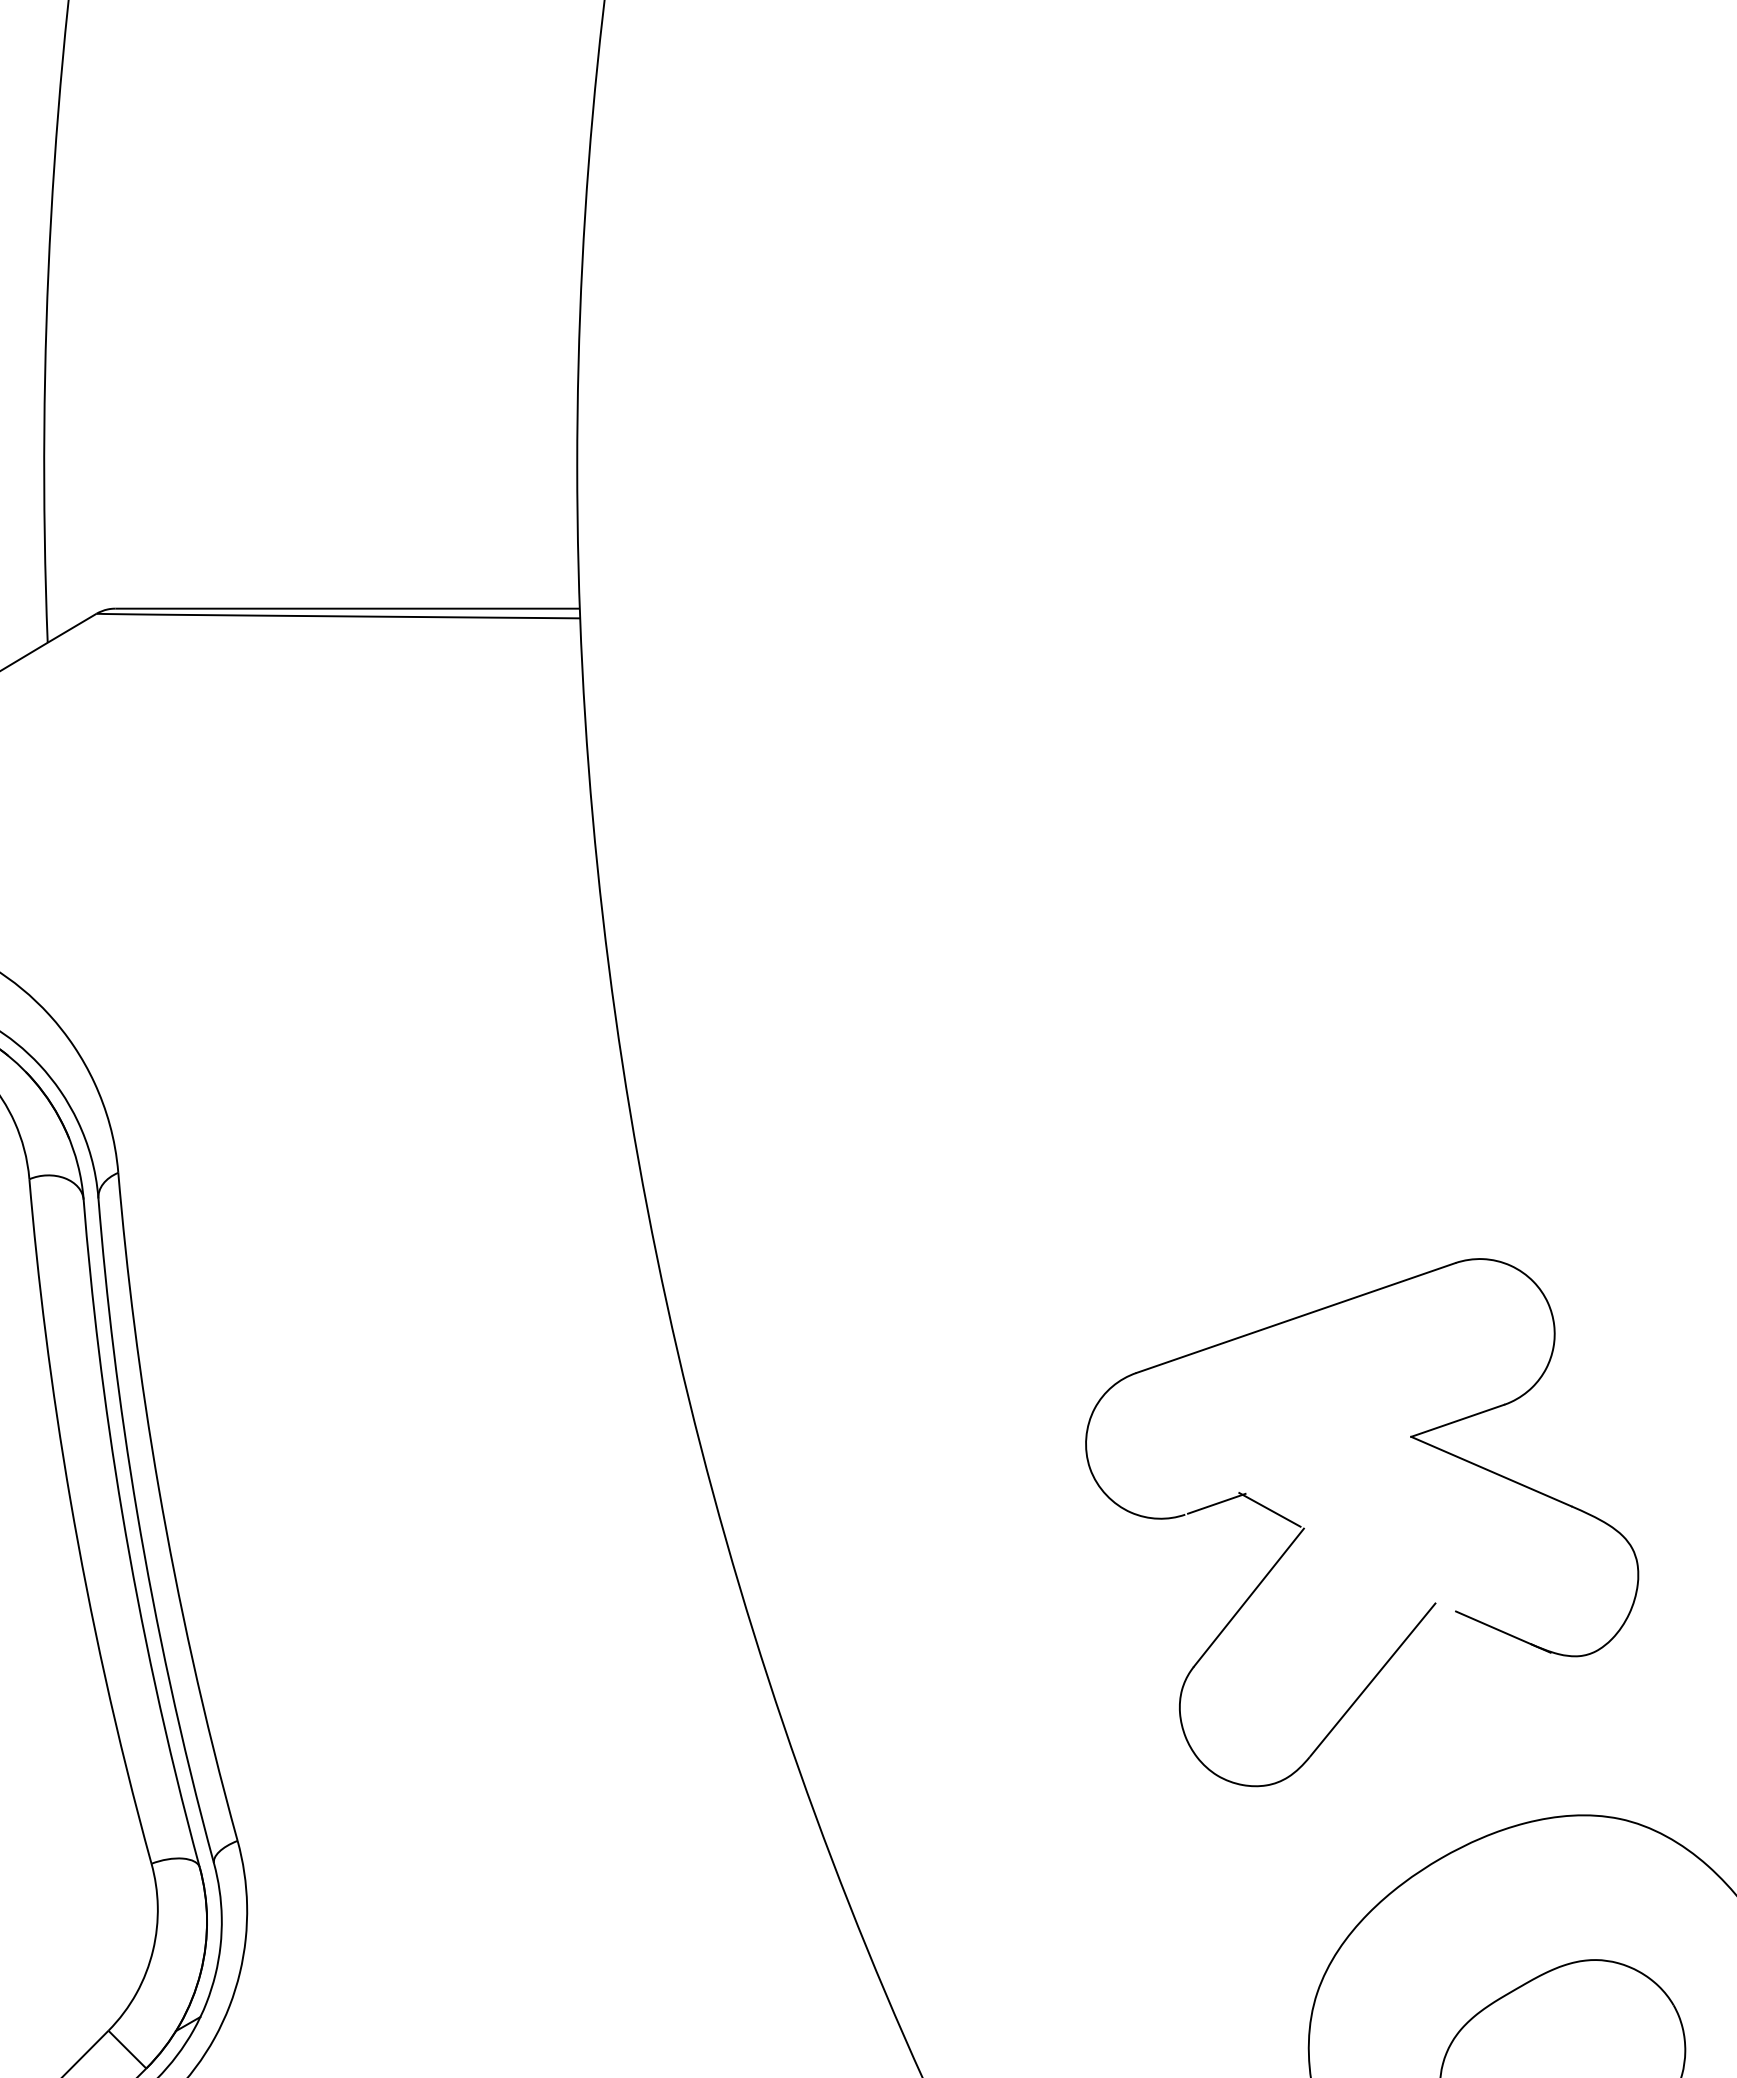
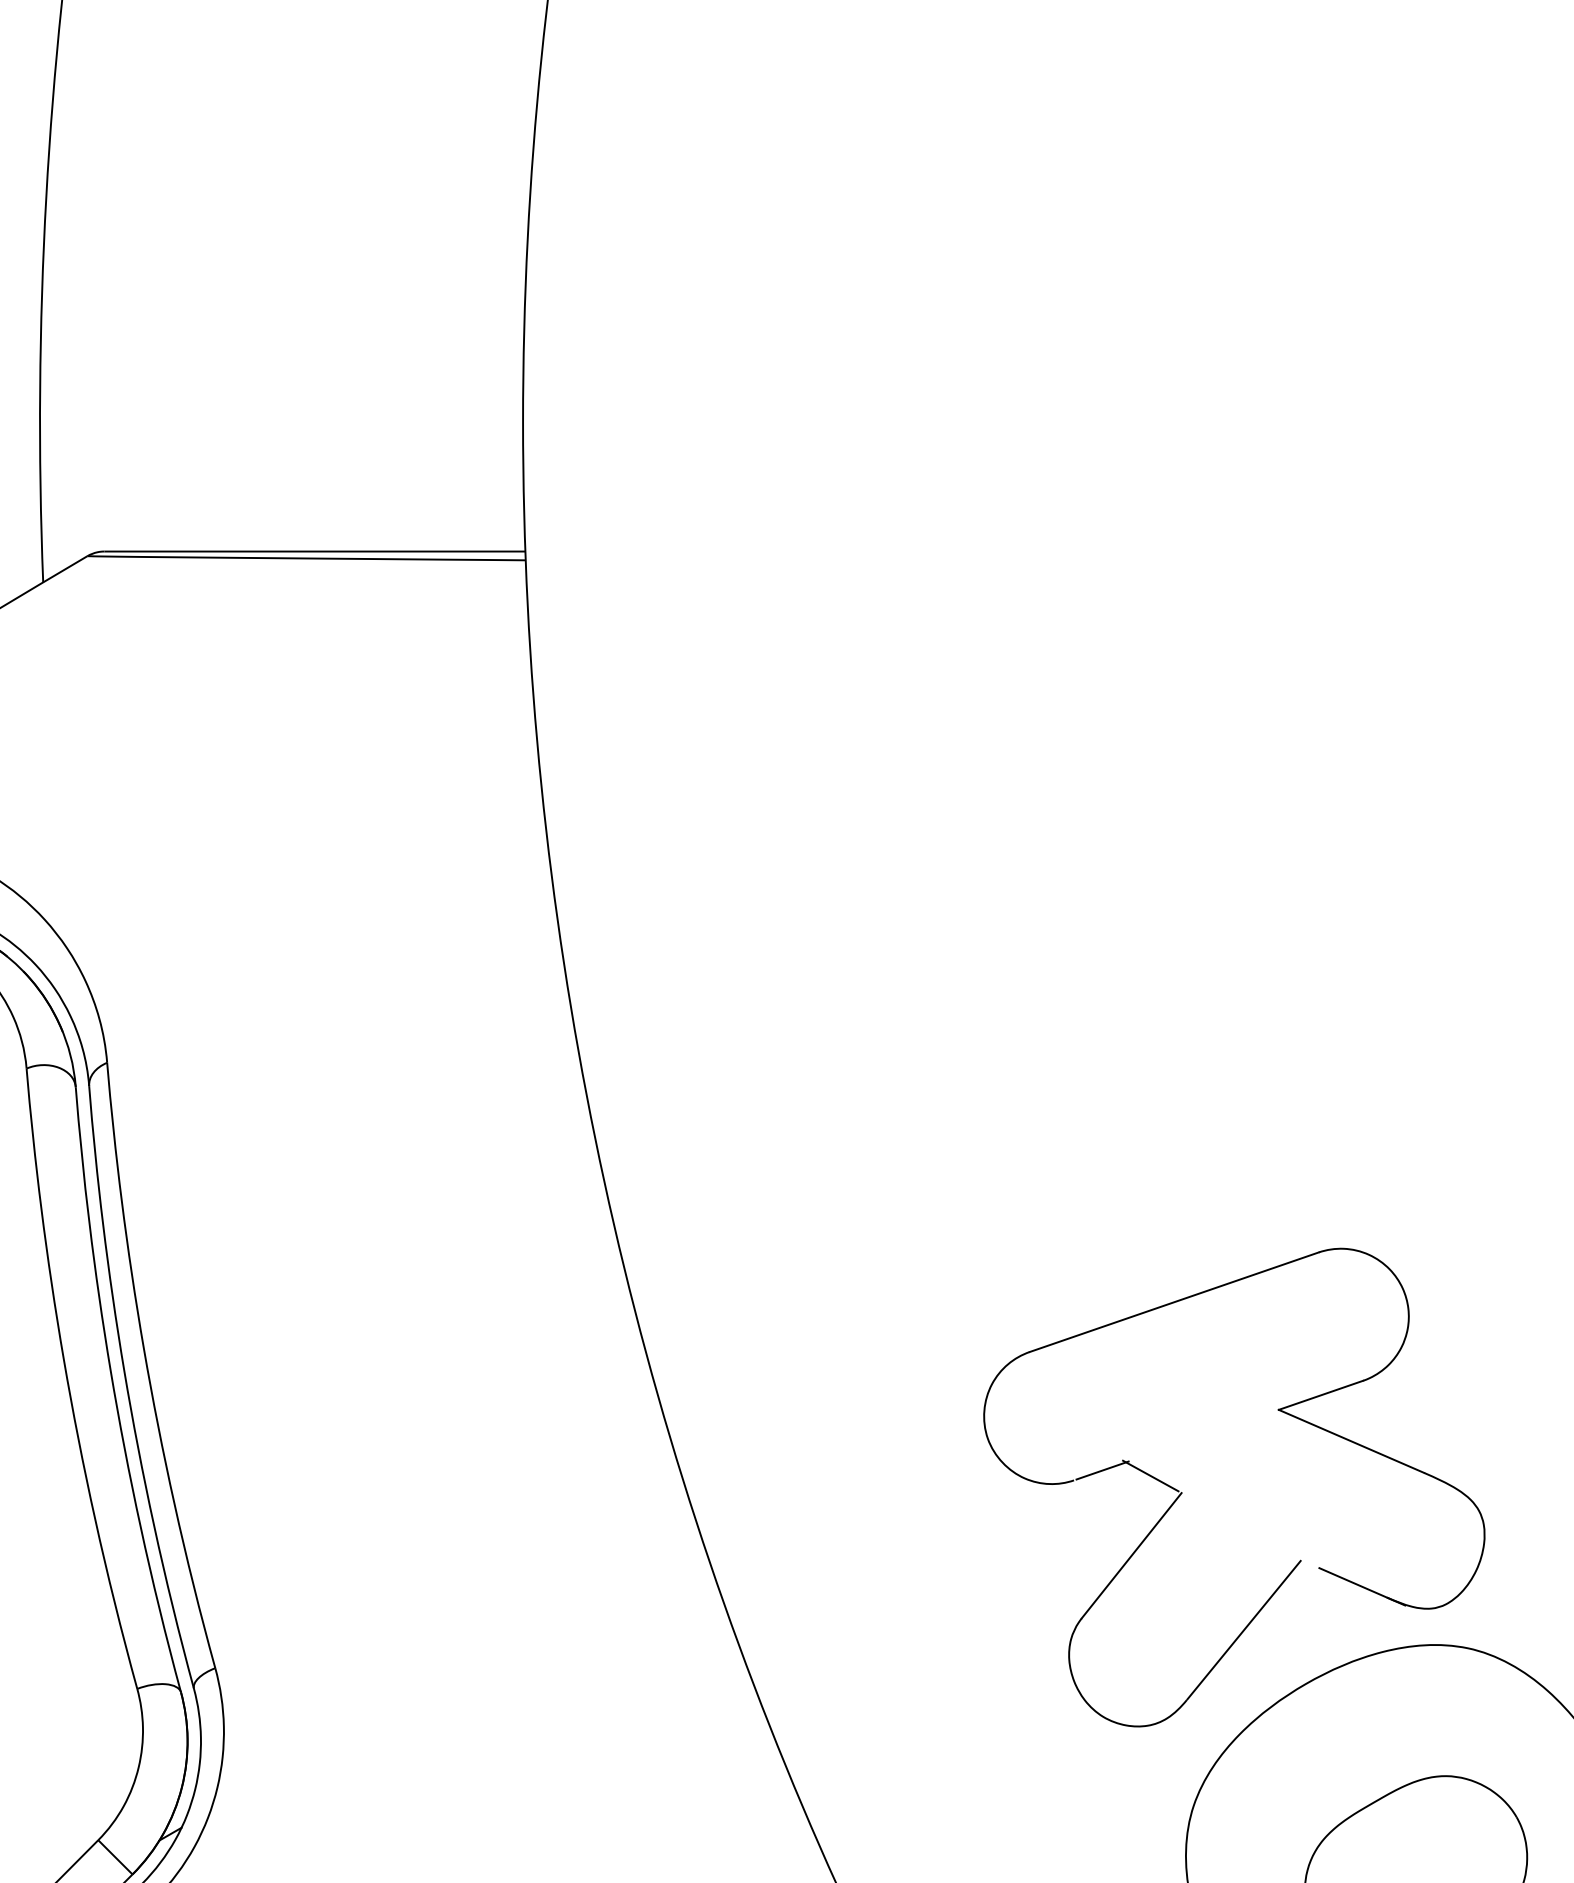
part: (1304, 1527) -> (1182, 1492), moved

